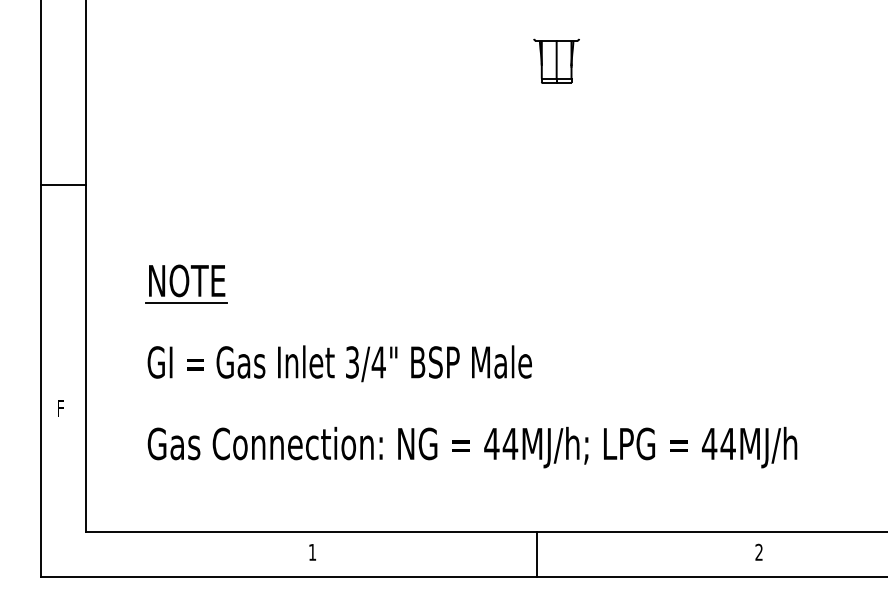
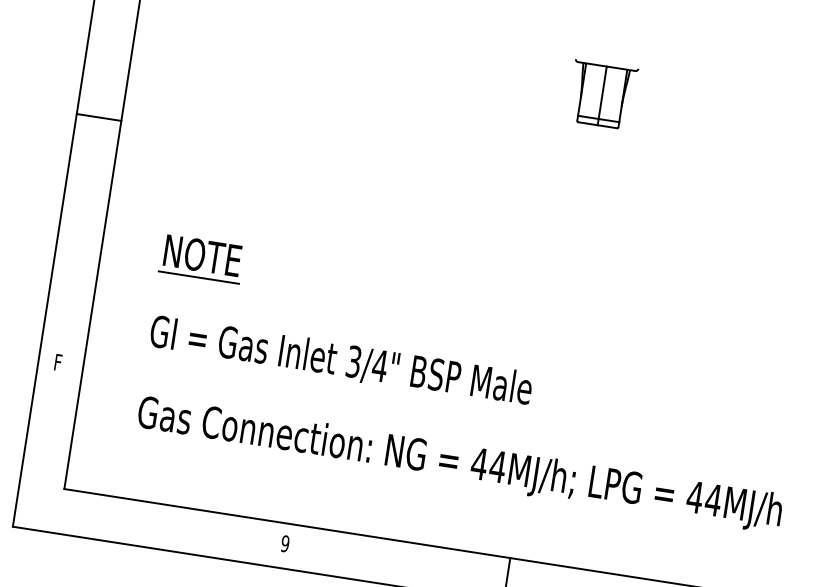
part: (556, 60) -> (602, 94), size x1.4
line: (63, 185) -> (98, 117), moved
text: (312, 551) -> (285, 542), 1 -> 9

